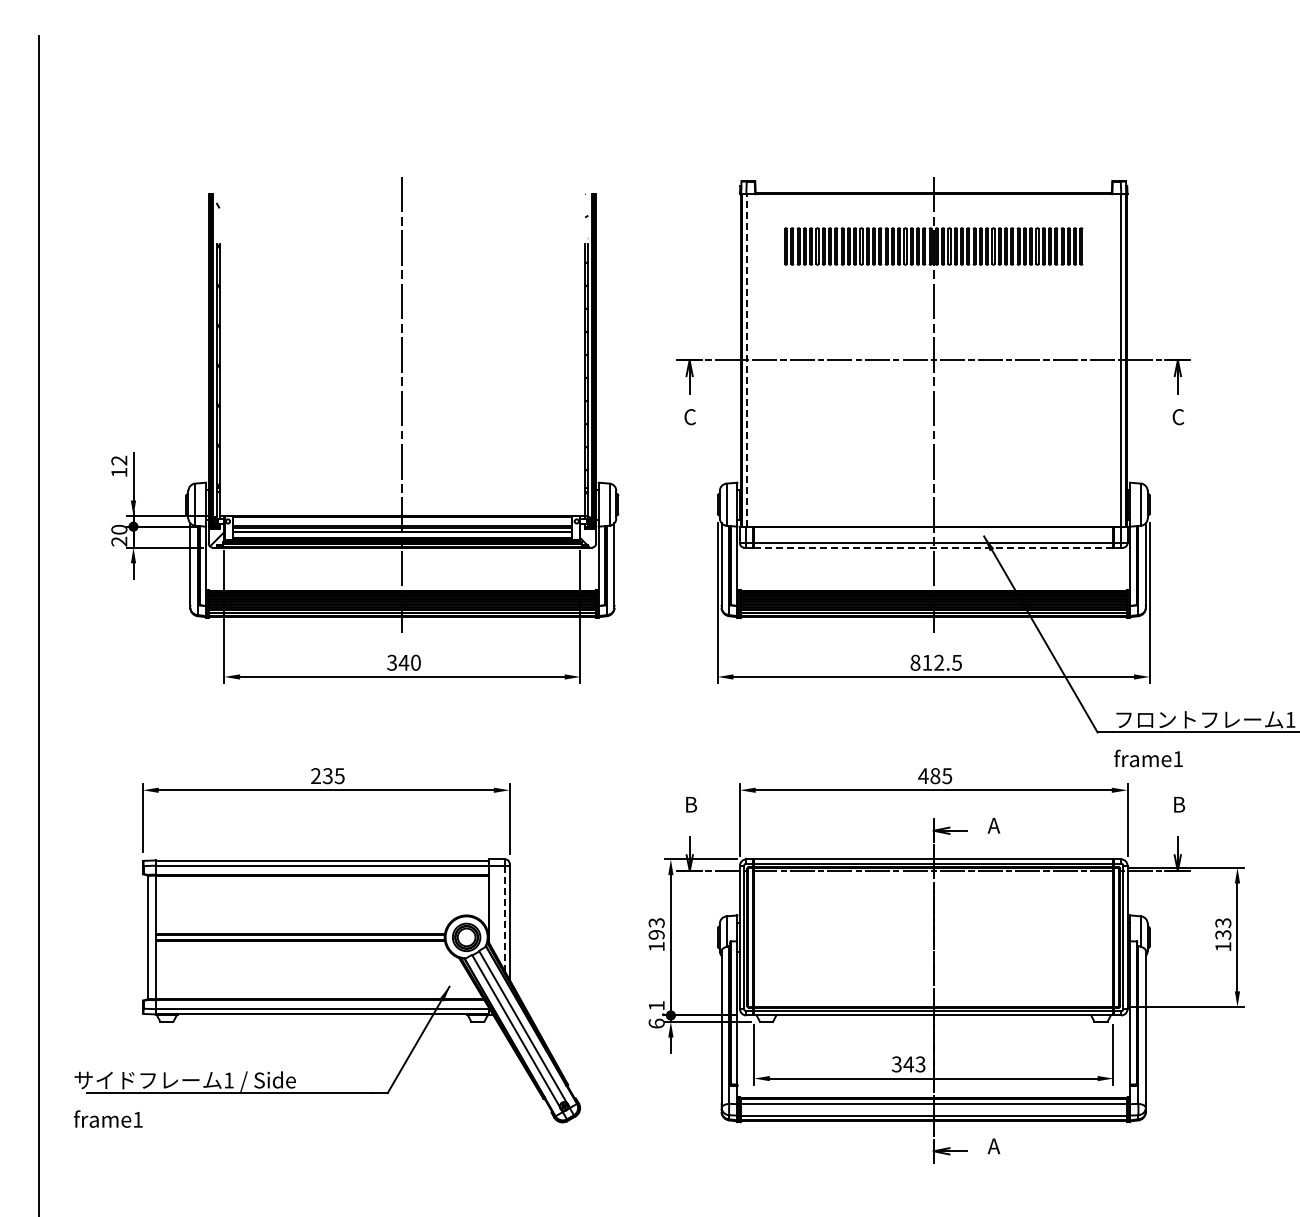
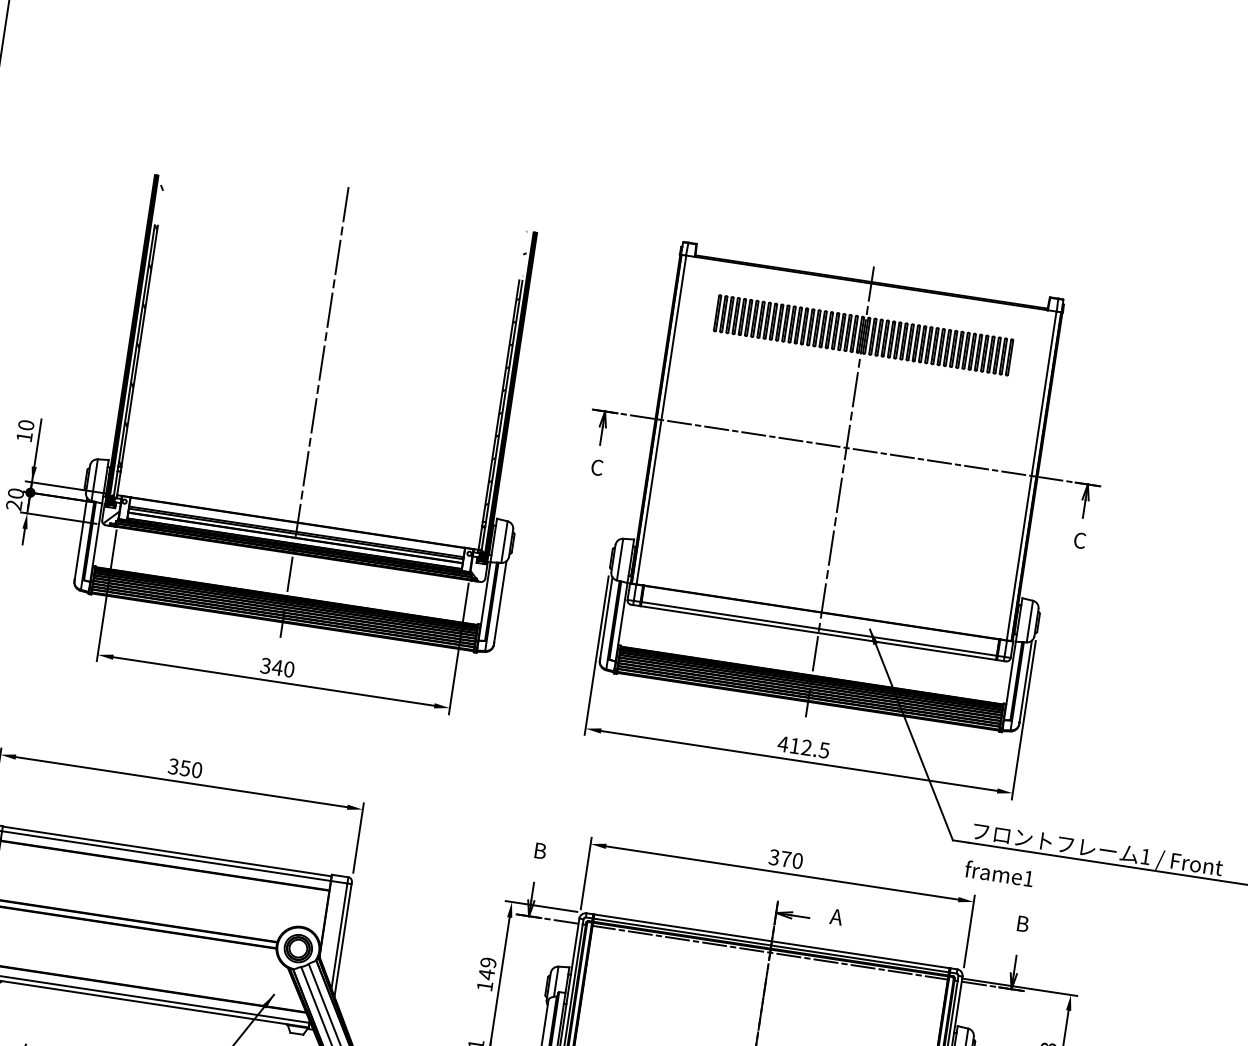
line: (746, 359) -> (661, 419), dashed -> solid
text: (119, 460) -> (26, 425), 12 -> 10
line: (933, 547) -> (818, 632), dashed -> solid
text: (915, 662) -> (783, 743), 812.5 -> 412.5
text: (327, 776) -> (184, 768), 235 -> 350
text: (935, 776) -> (786, 859), 485 -> 370
line: (505, 919) -> (339, 936), dashed -> solid
text: (656, 929) -> (487, 969), 193 -> 149

